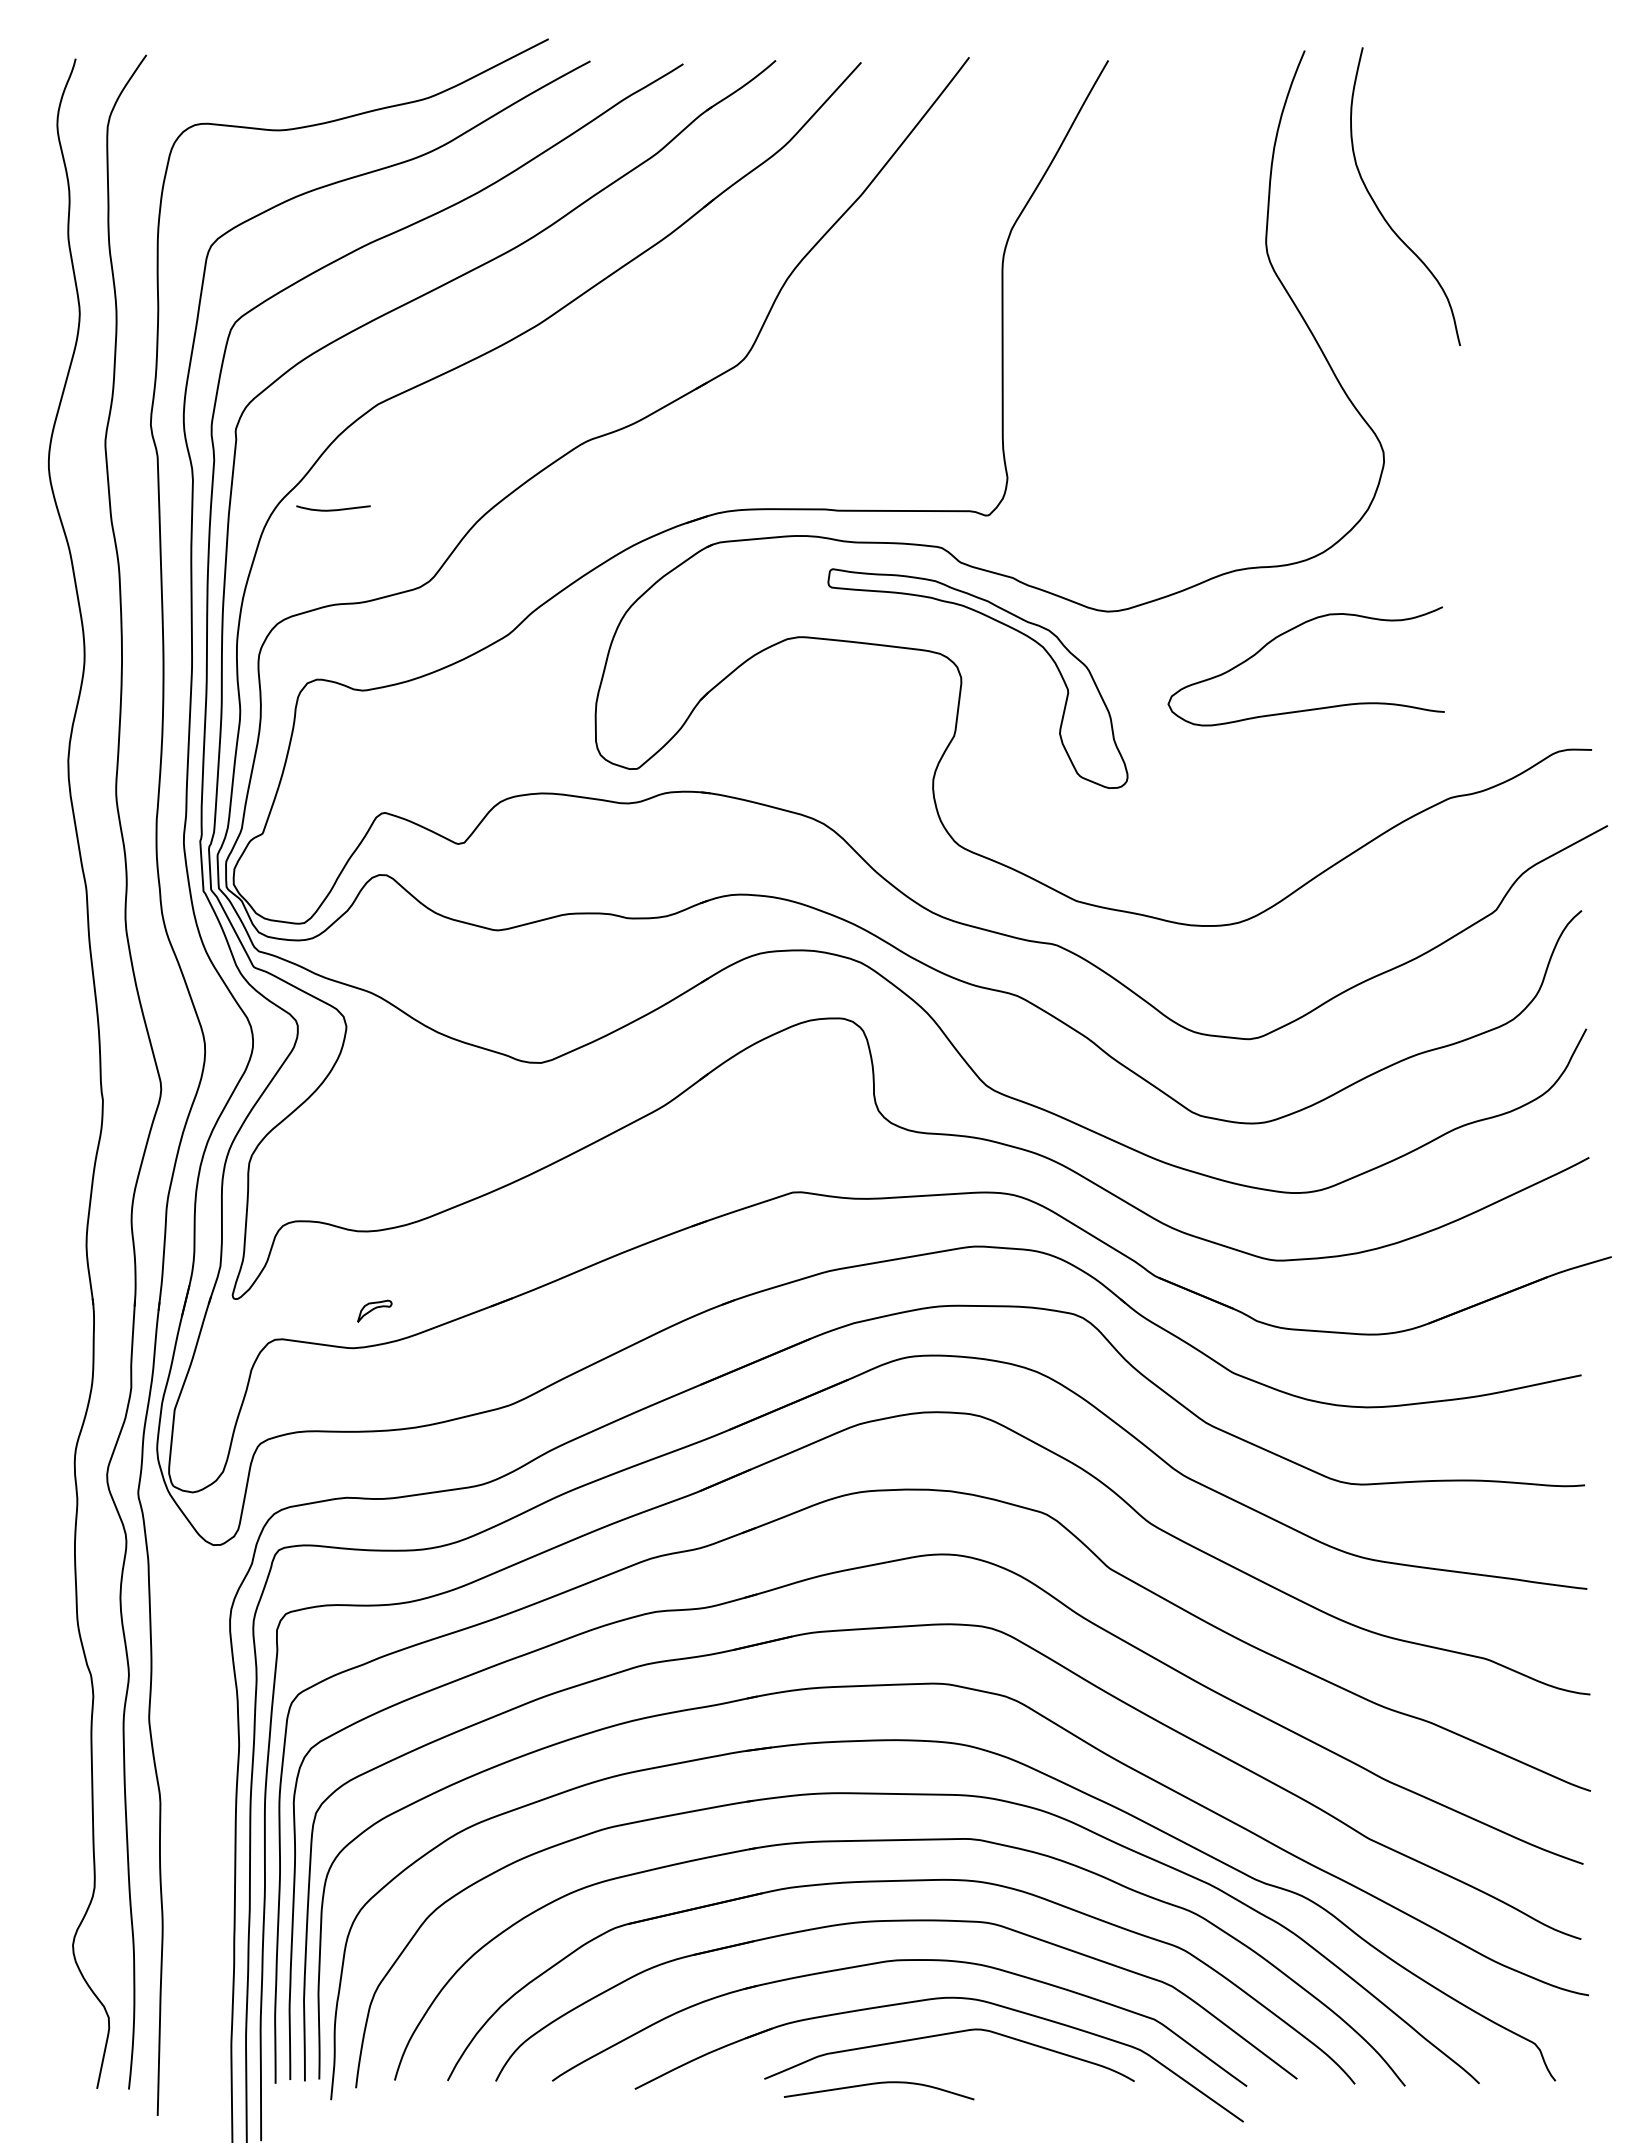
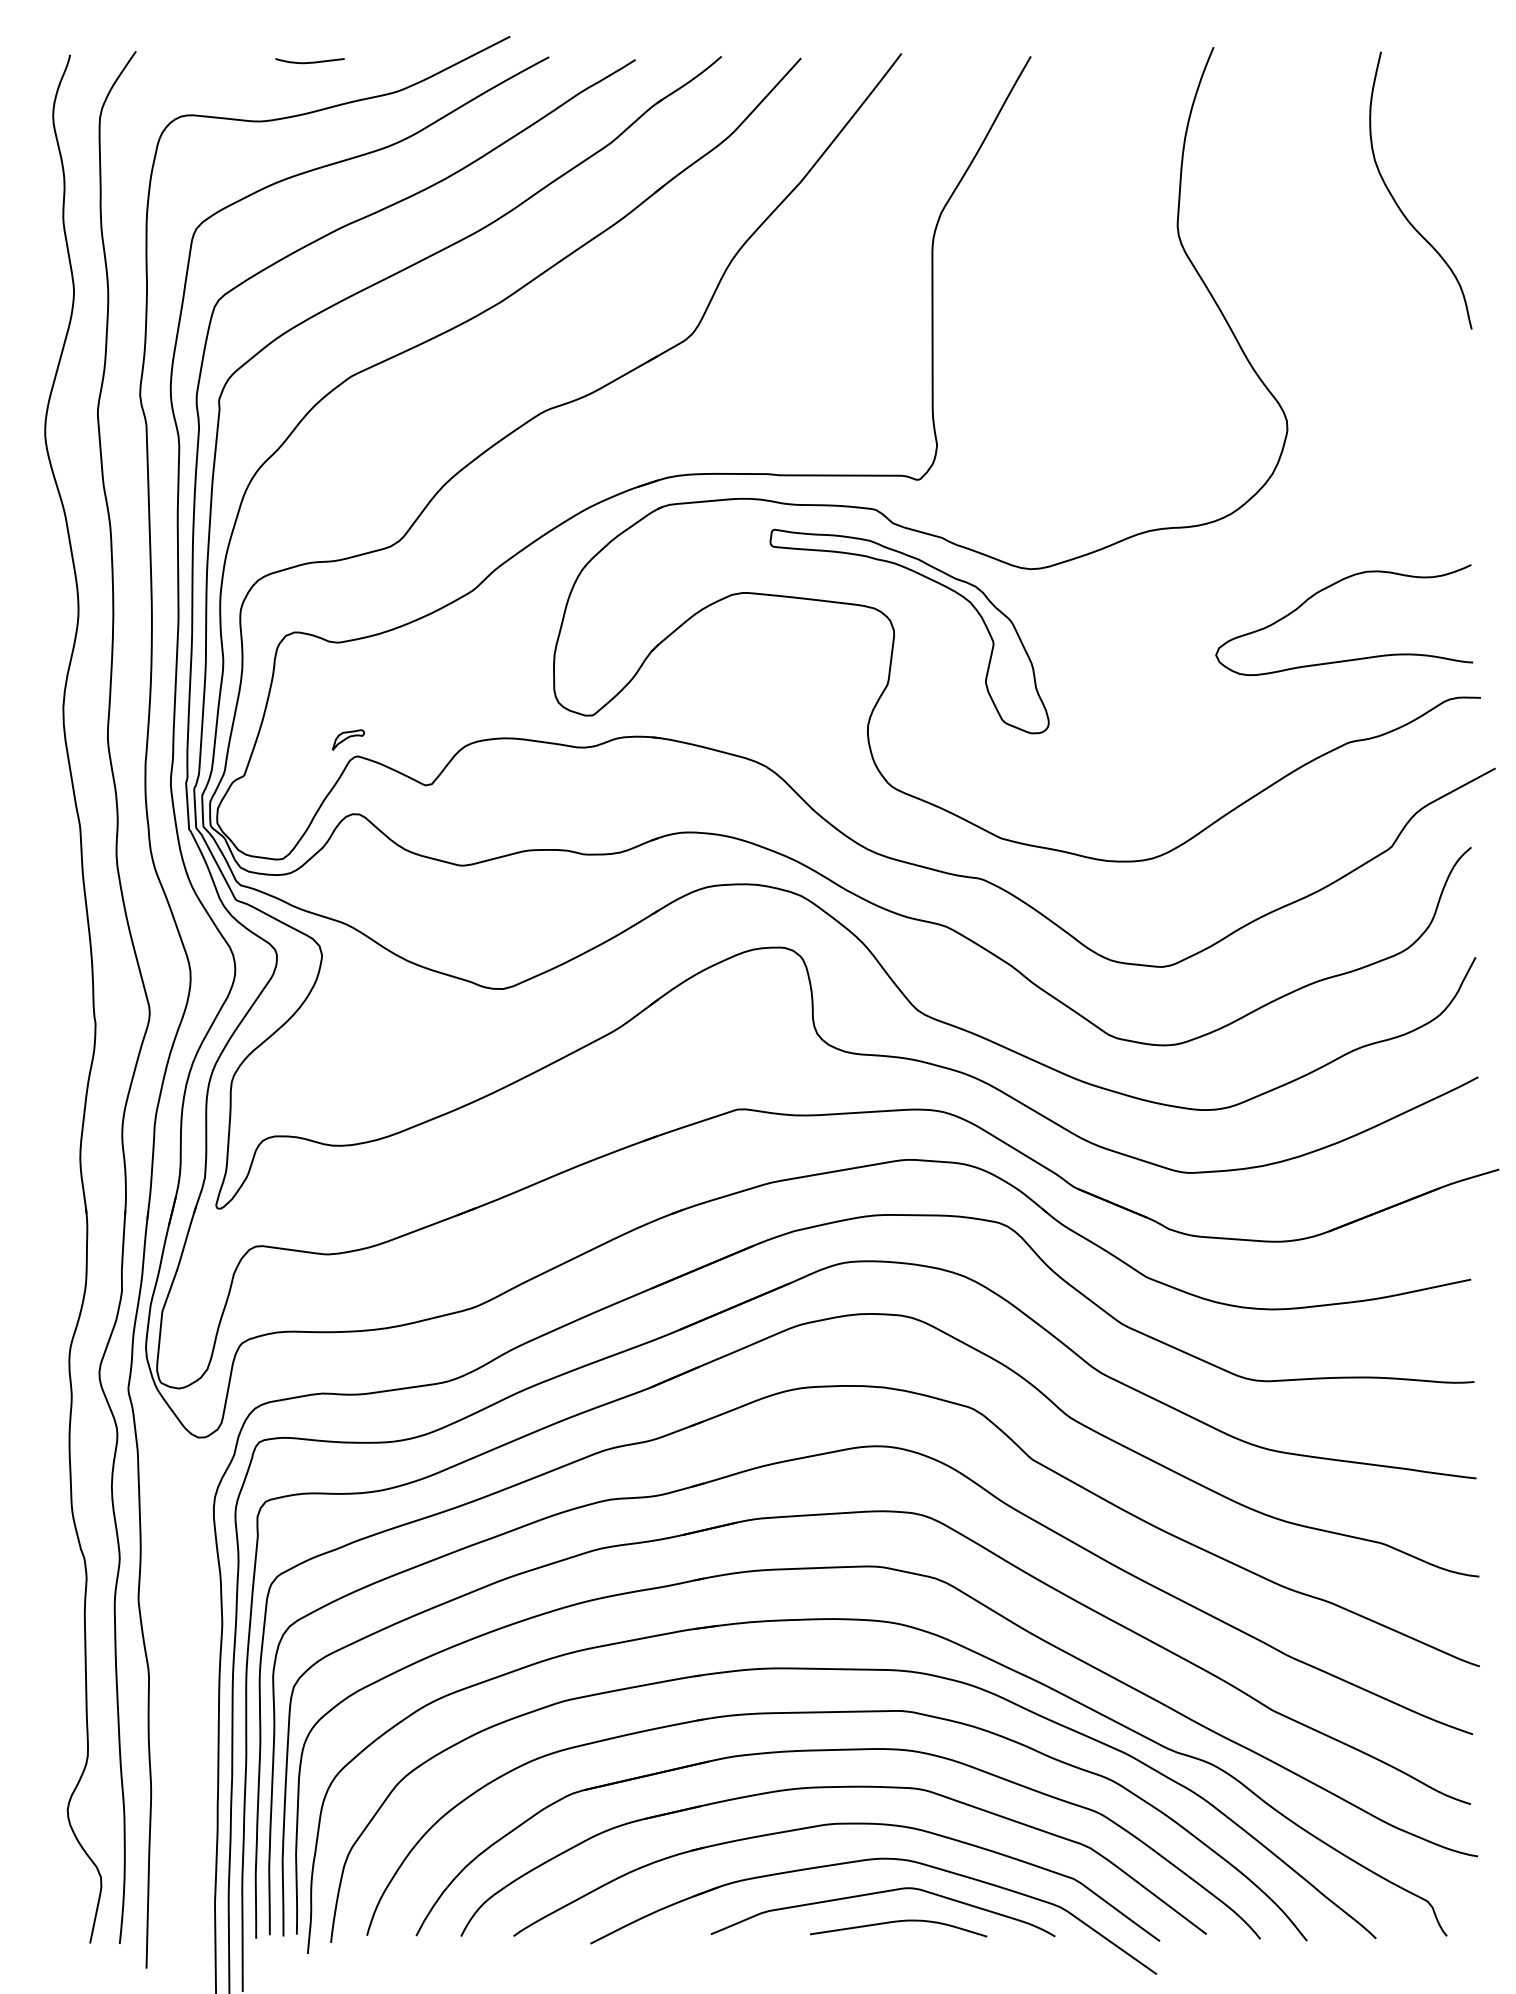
curve: (1382, 213) -> (1399, 206), moved
curve: (333, 509) -> (310, 62), moved
curve: (1284, 634) -> (1324, 590), moved
part: (374, 1310) -> (348, 739), moved
curve: (877, 2084) -> (897, 1922), moved

